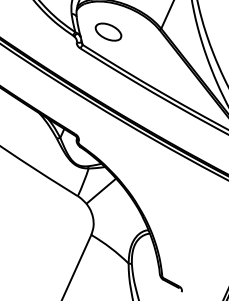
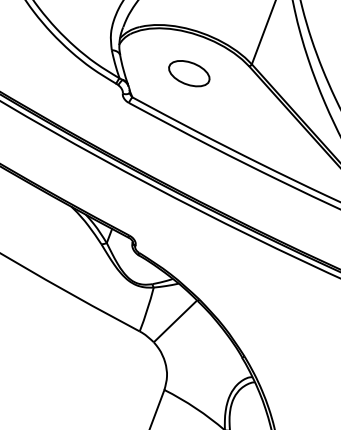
part: (108, 31) -> (189, 72), moved

